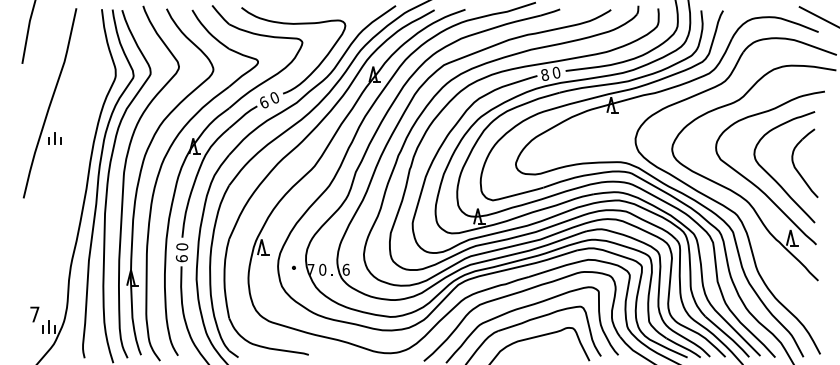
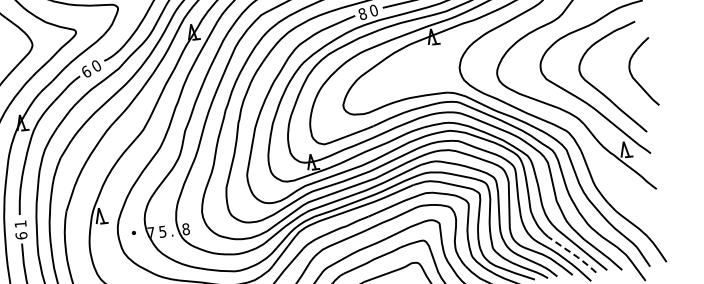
part: (797, 169) -> (635, 79), moved
text: (182, 246) -> (20, 223), 0 -> 1
text: (322, 269) -> (162, 231), 0 -> 5
text: (345, 269) -> (185, 229), 6 -> 8
line: (728, 336) -> (573, 254), solid -> dashed

